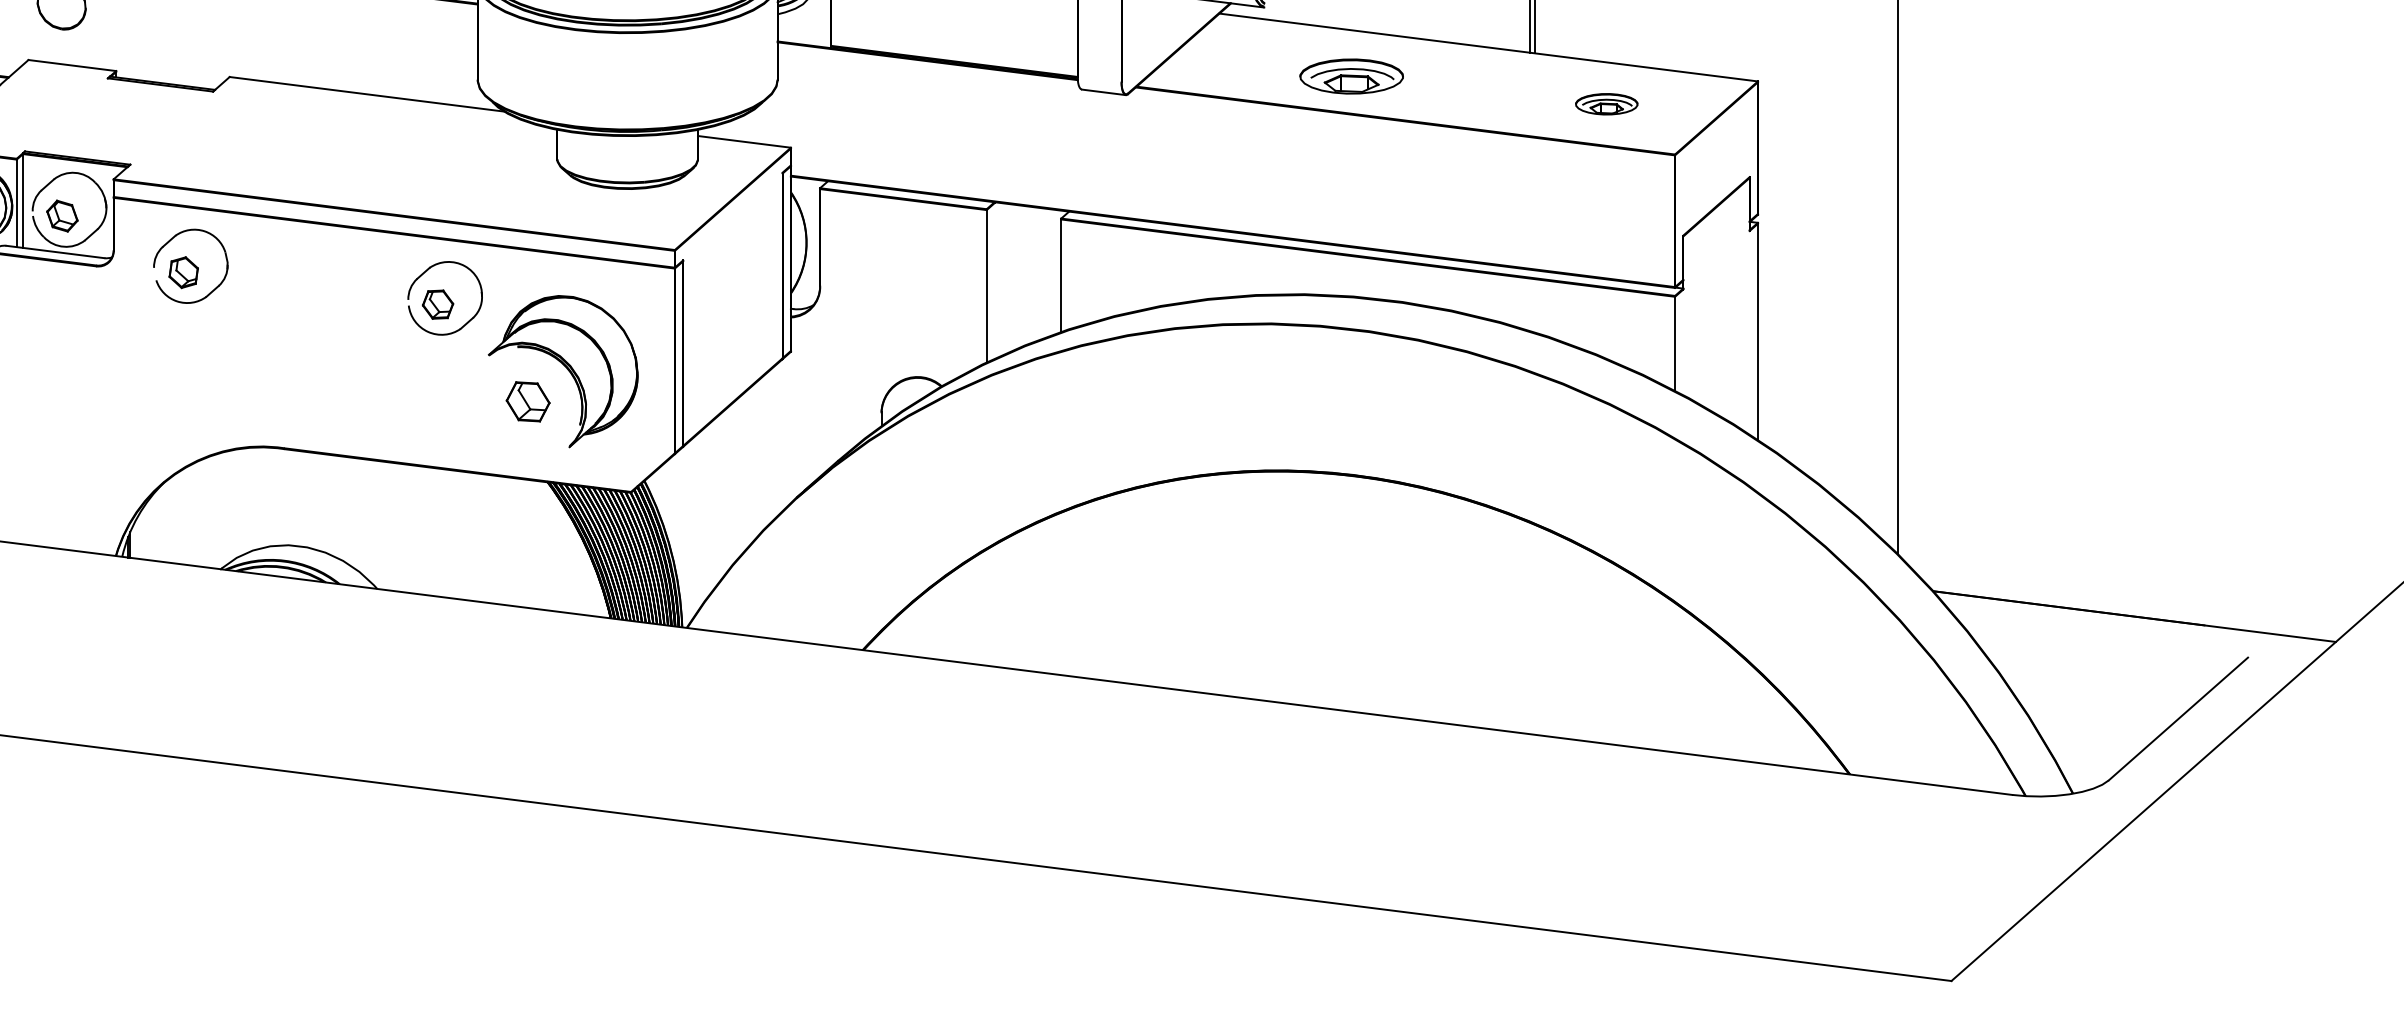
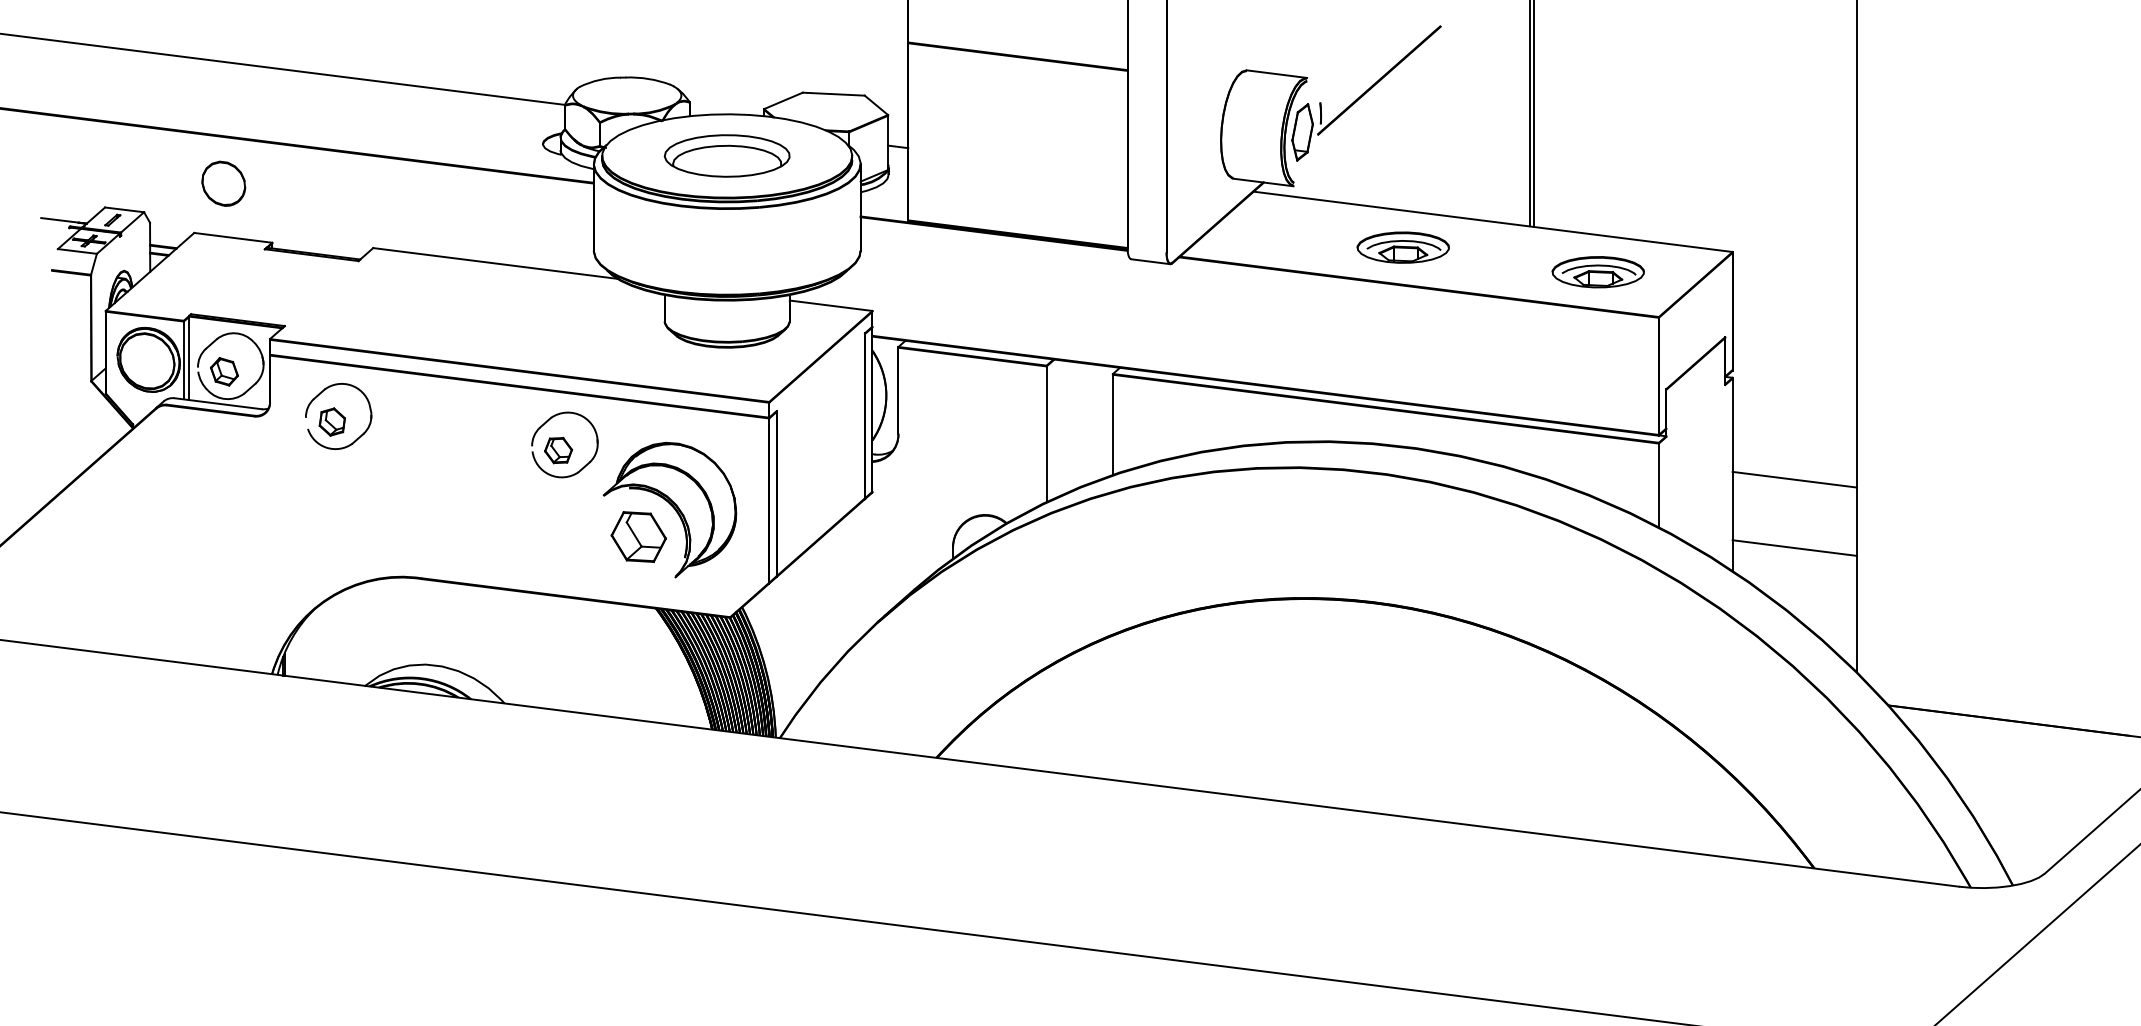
part: (1350, 76) -> (1402, 247), moved
part: (1606, 104) -> (1597, 272), size x1.67
line: (1827, 337) -> (1794, 479), added
part: (527, 401) -> (638, 536), size x1.43
line: (1827, 413) -> (1794, 547), added

